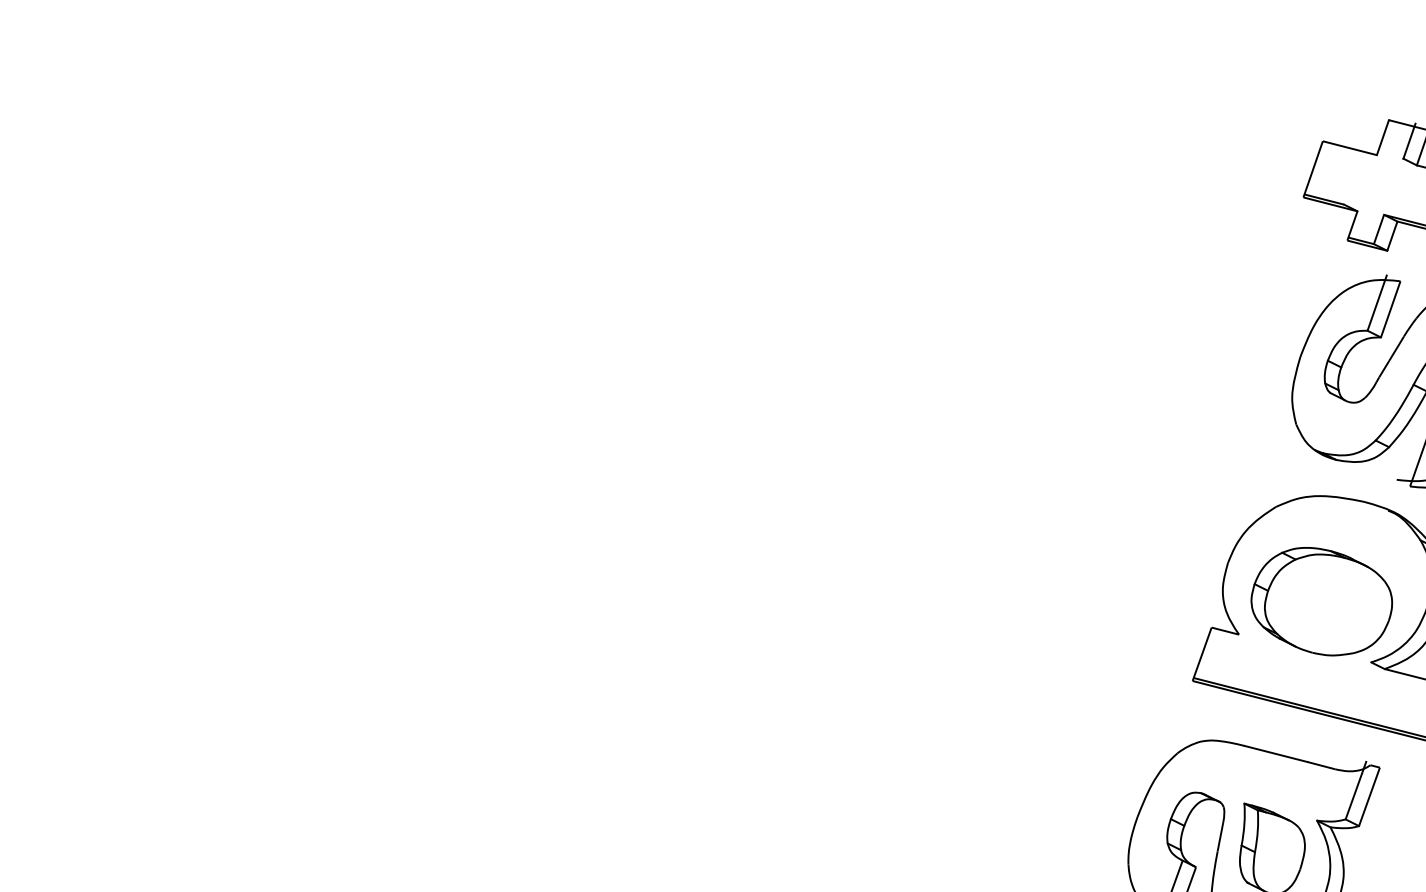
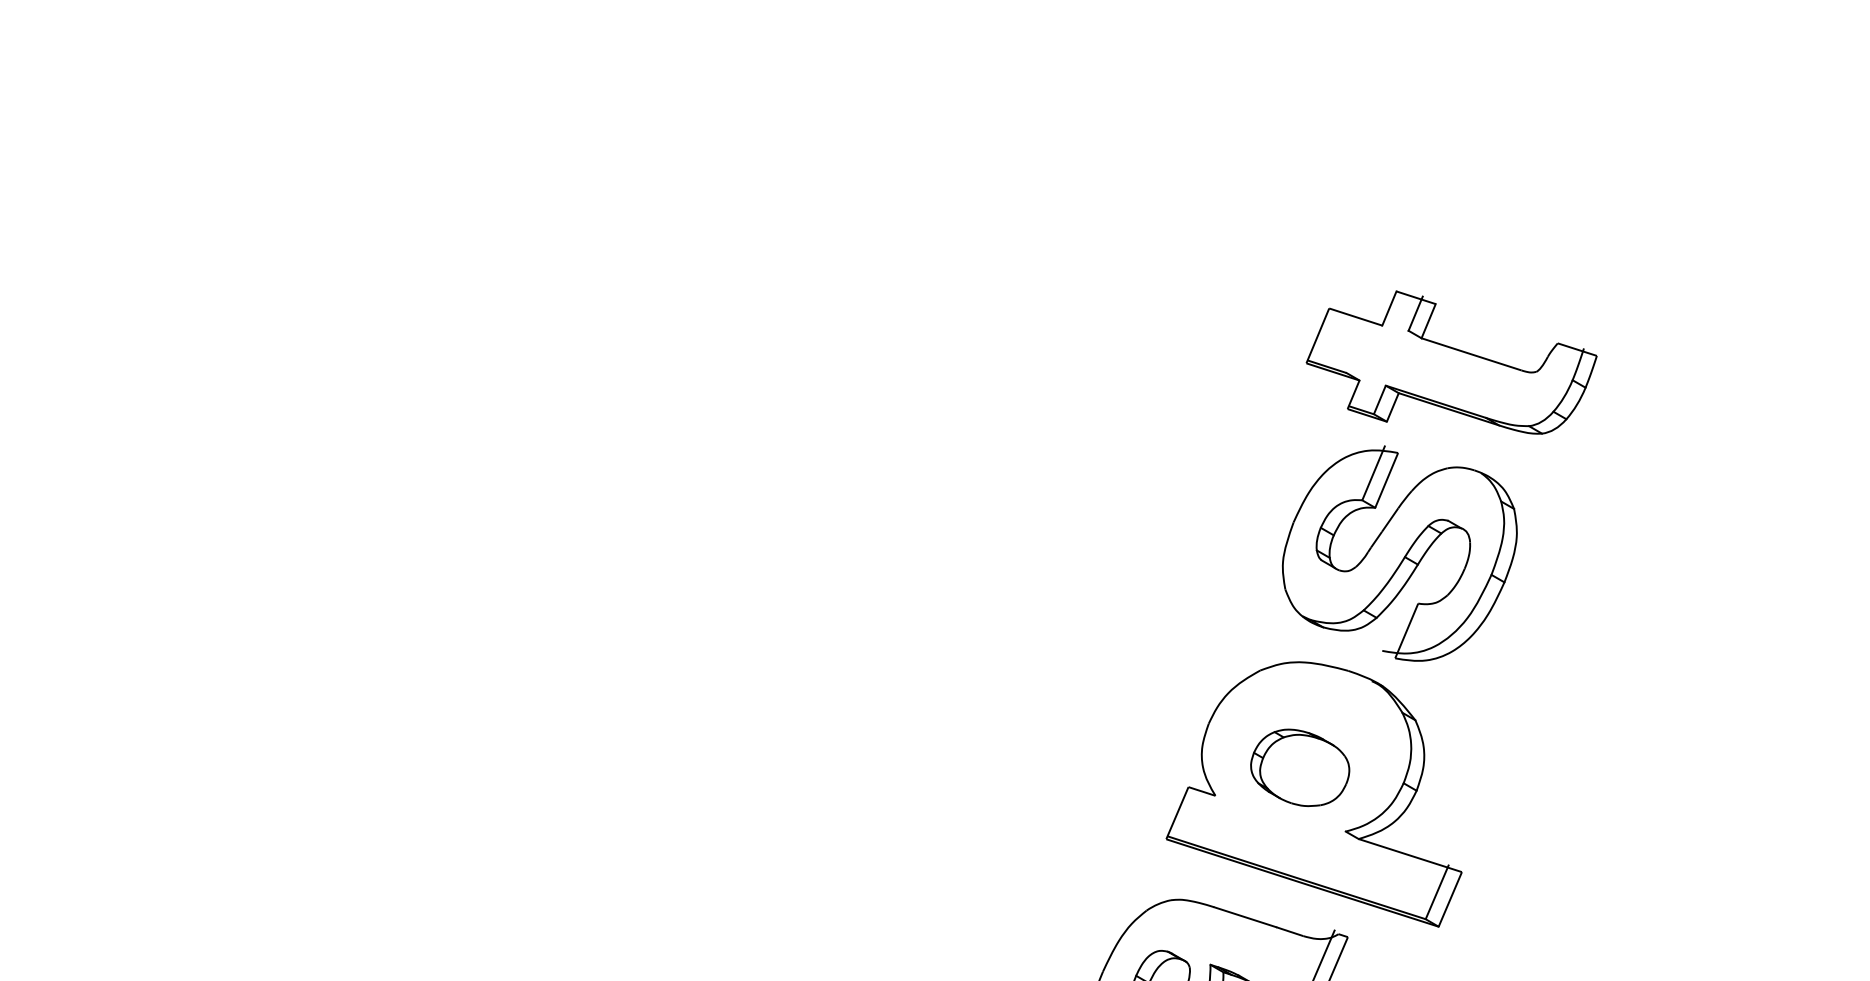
part: (1322, 601) -> (1300, 767), size x0.7

